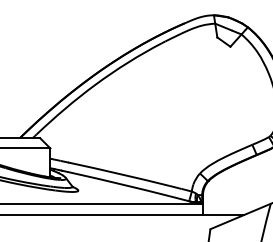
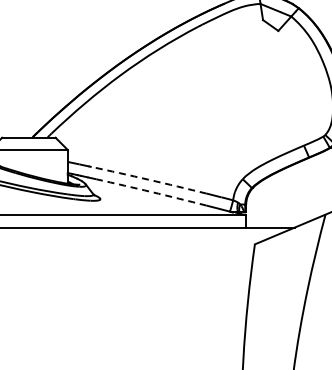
arc: (119, 173) -> (148, 179), solid -> dashed
arc: (122, 184) -> (151, 192), solid -> dashed

